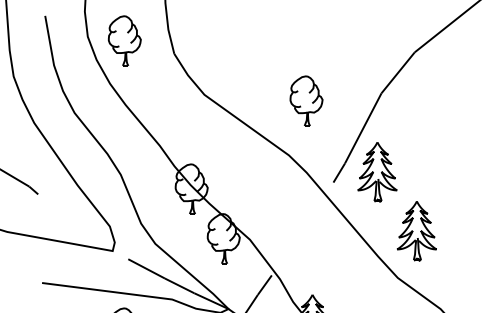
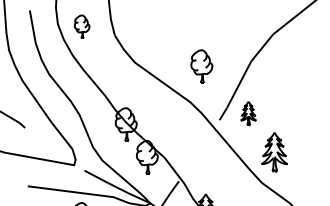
part: (123, 40) -> (81, 26), size x0.7
part: (377, 172) -> (248, 113), size x0.6

